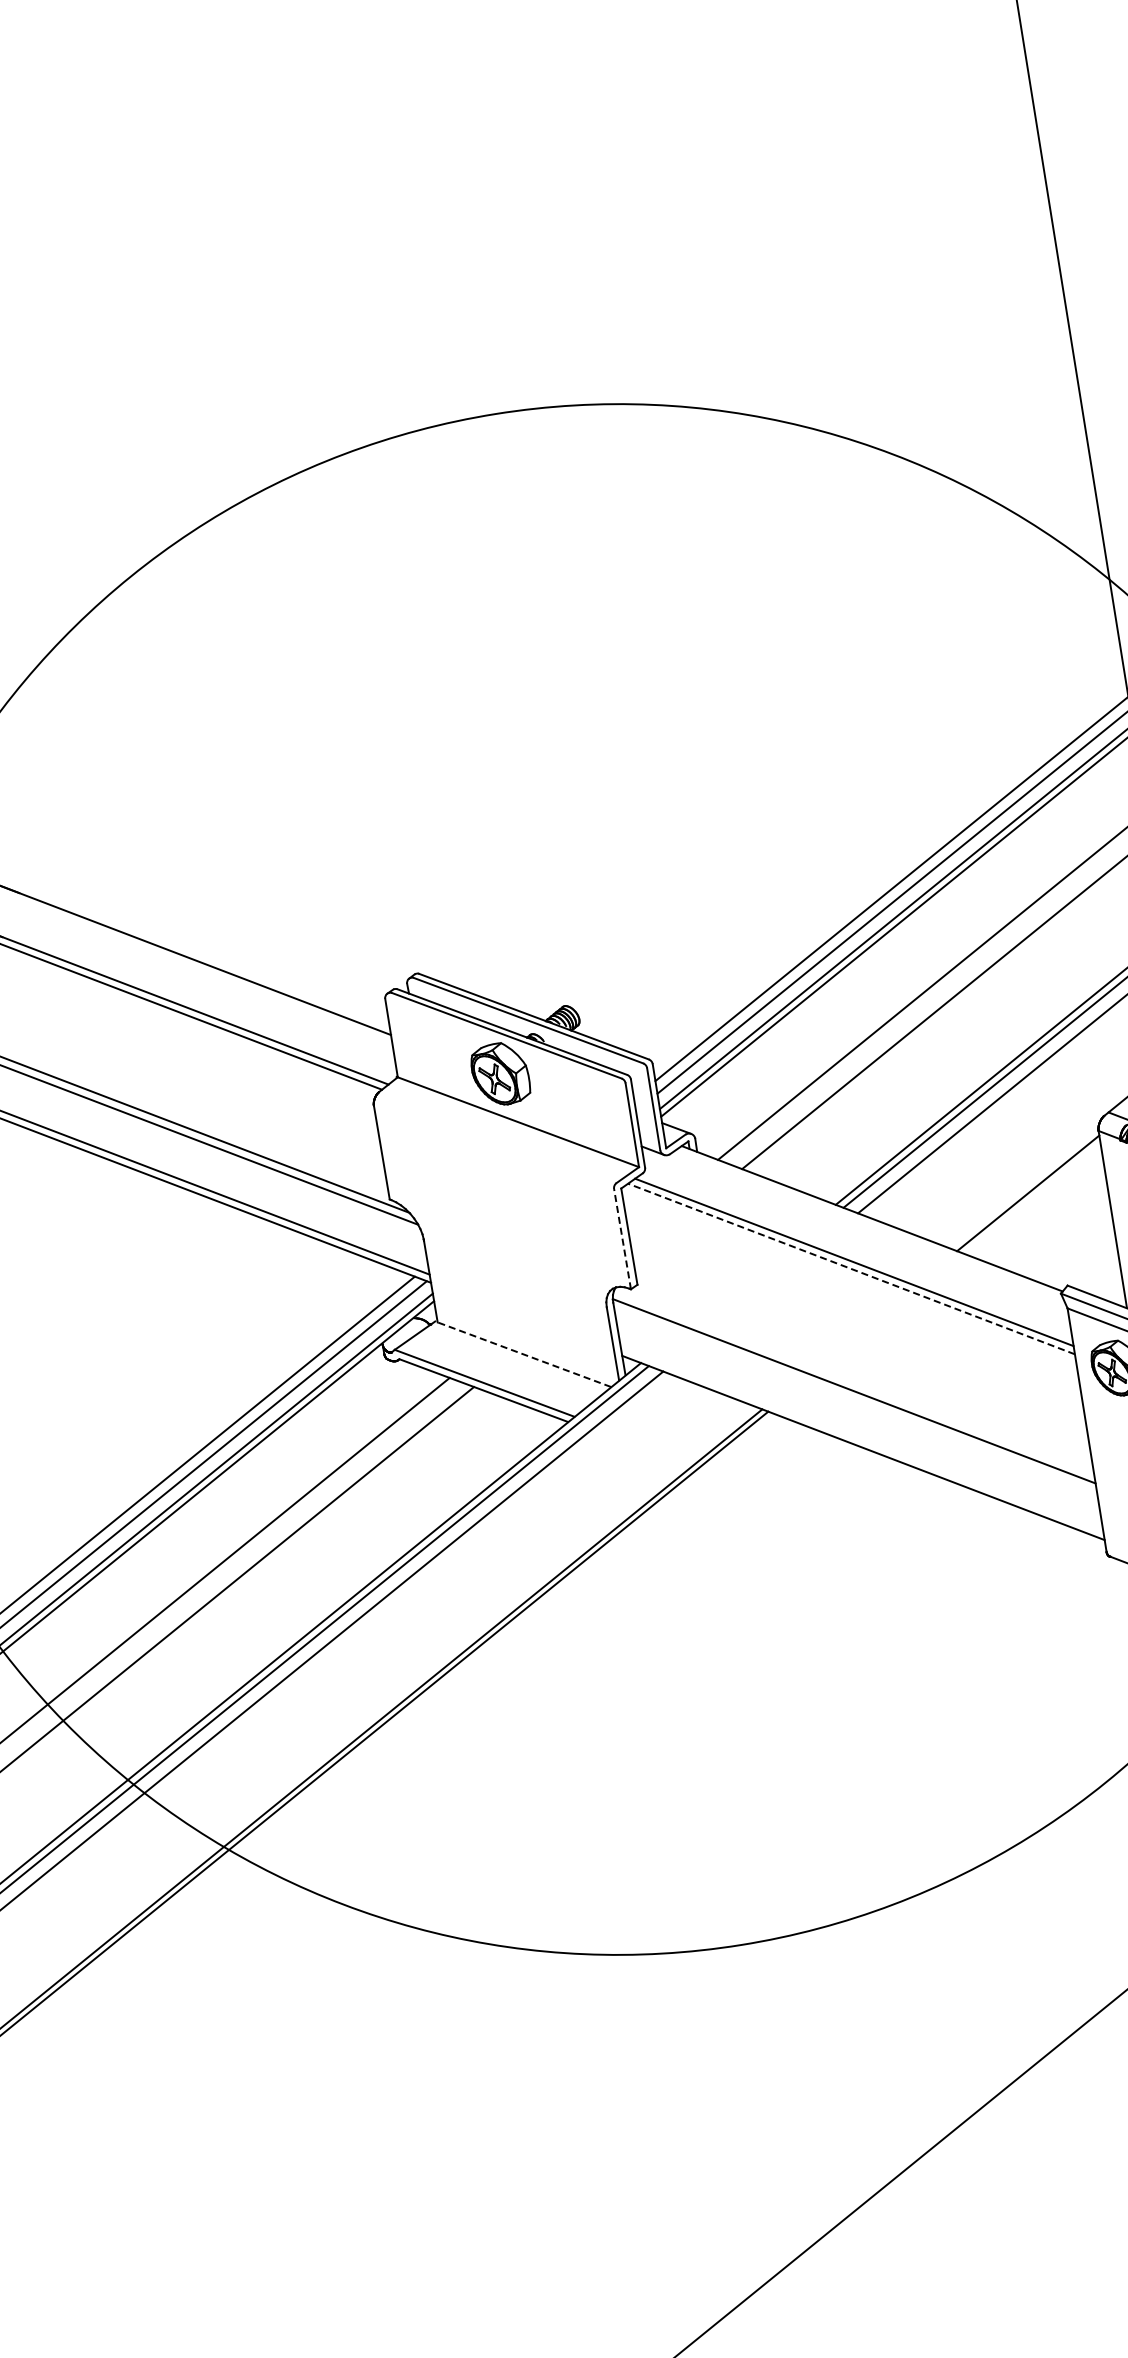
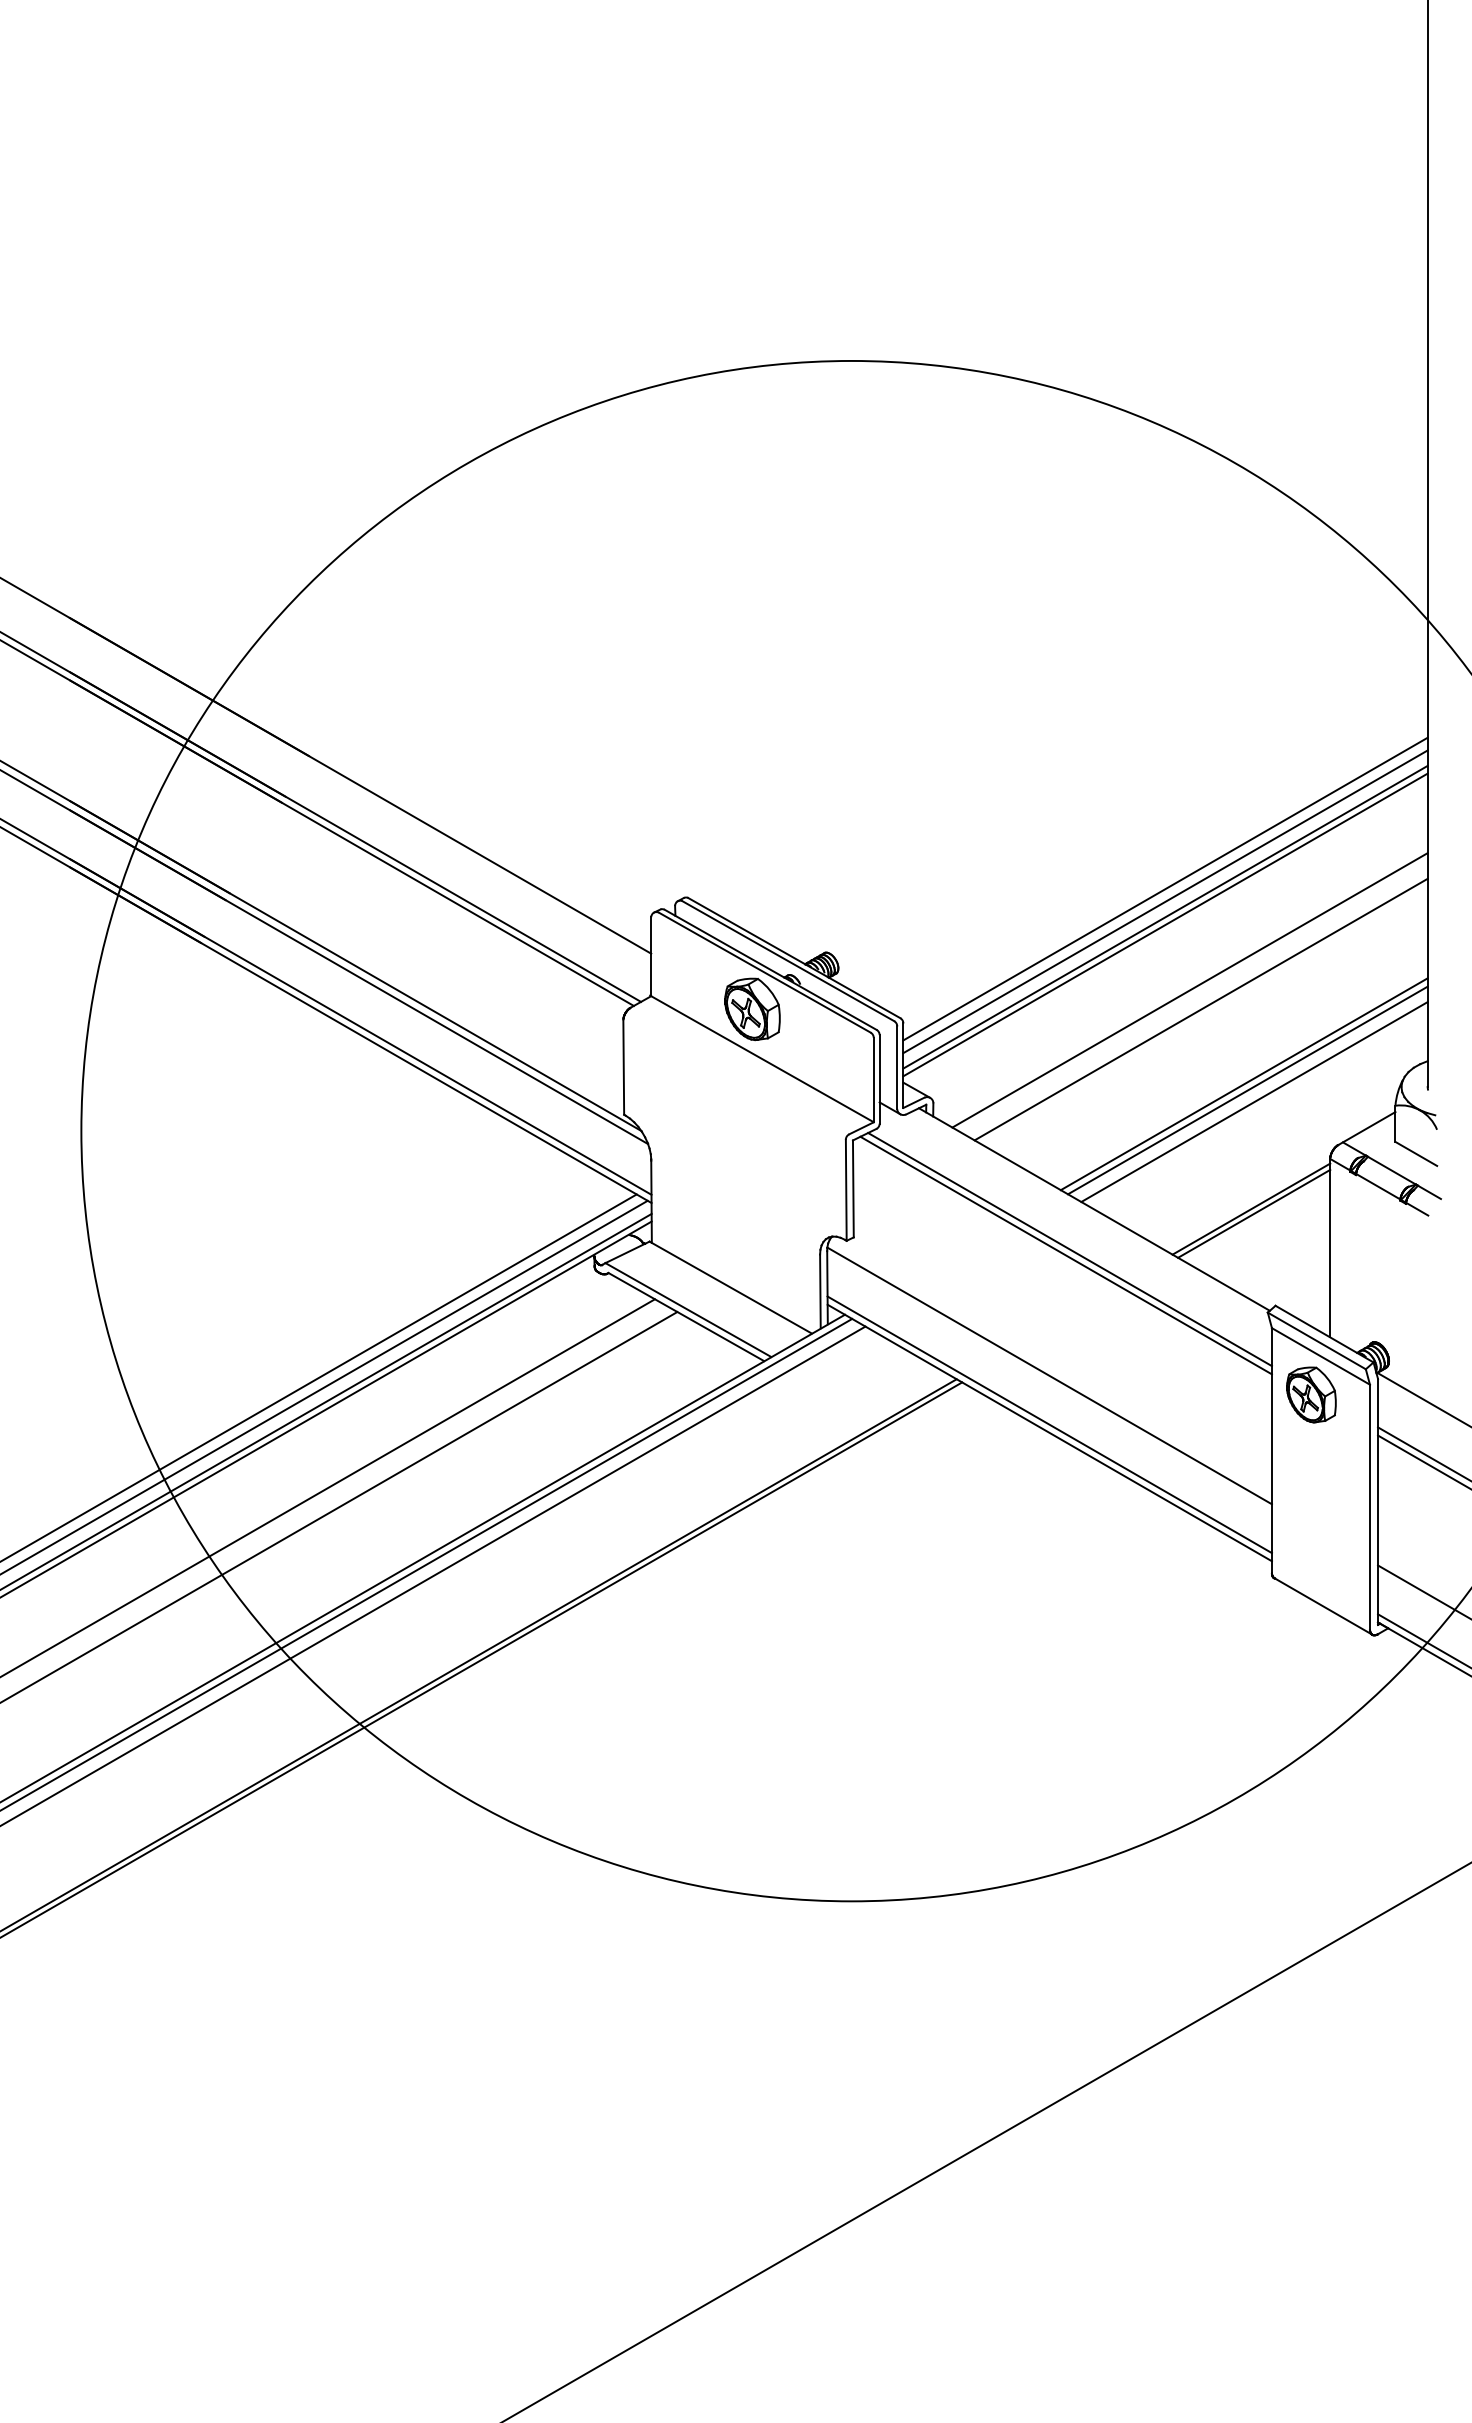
line: (1031, 1197) -> (1254, 1213), added
line: (622, 1238) -> (846, 1189), dashed -> solid
line: (851, 1268) -> (1066, 1255), dashed -> solid
line: (522, 1354) -> (730, 1287), dashed -> solid
line: (861, 1439) -> (1049, 1424), added

